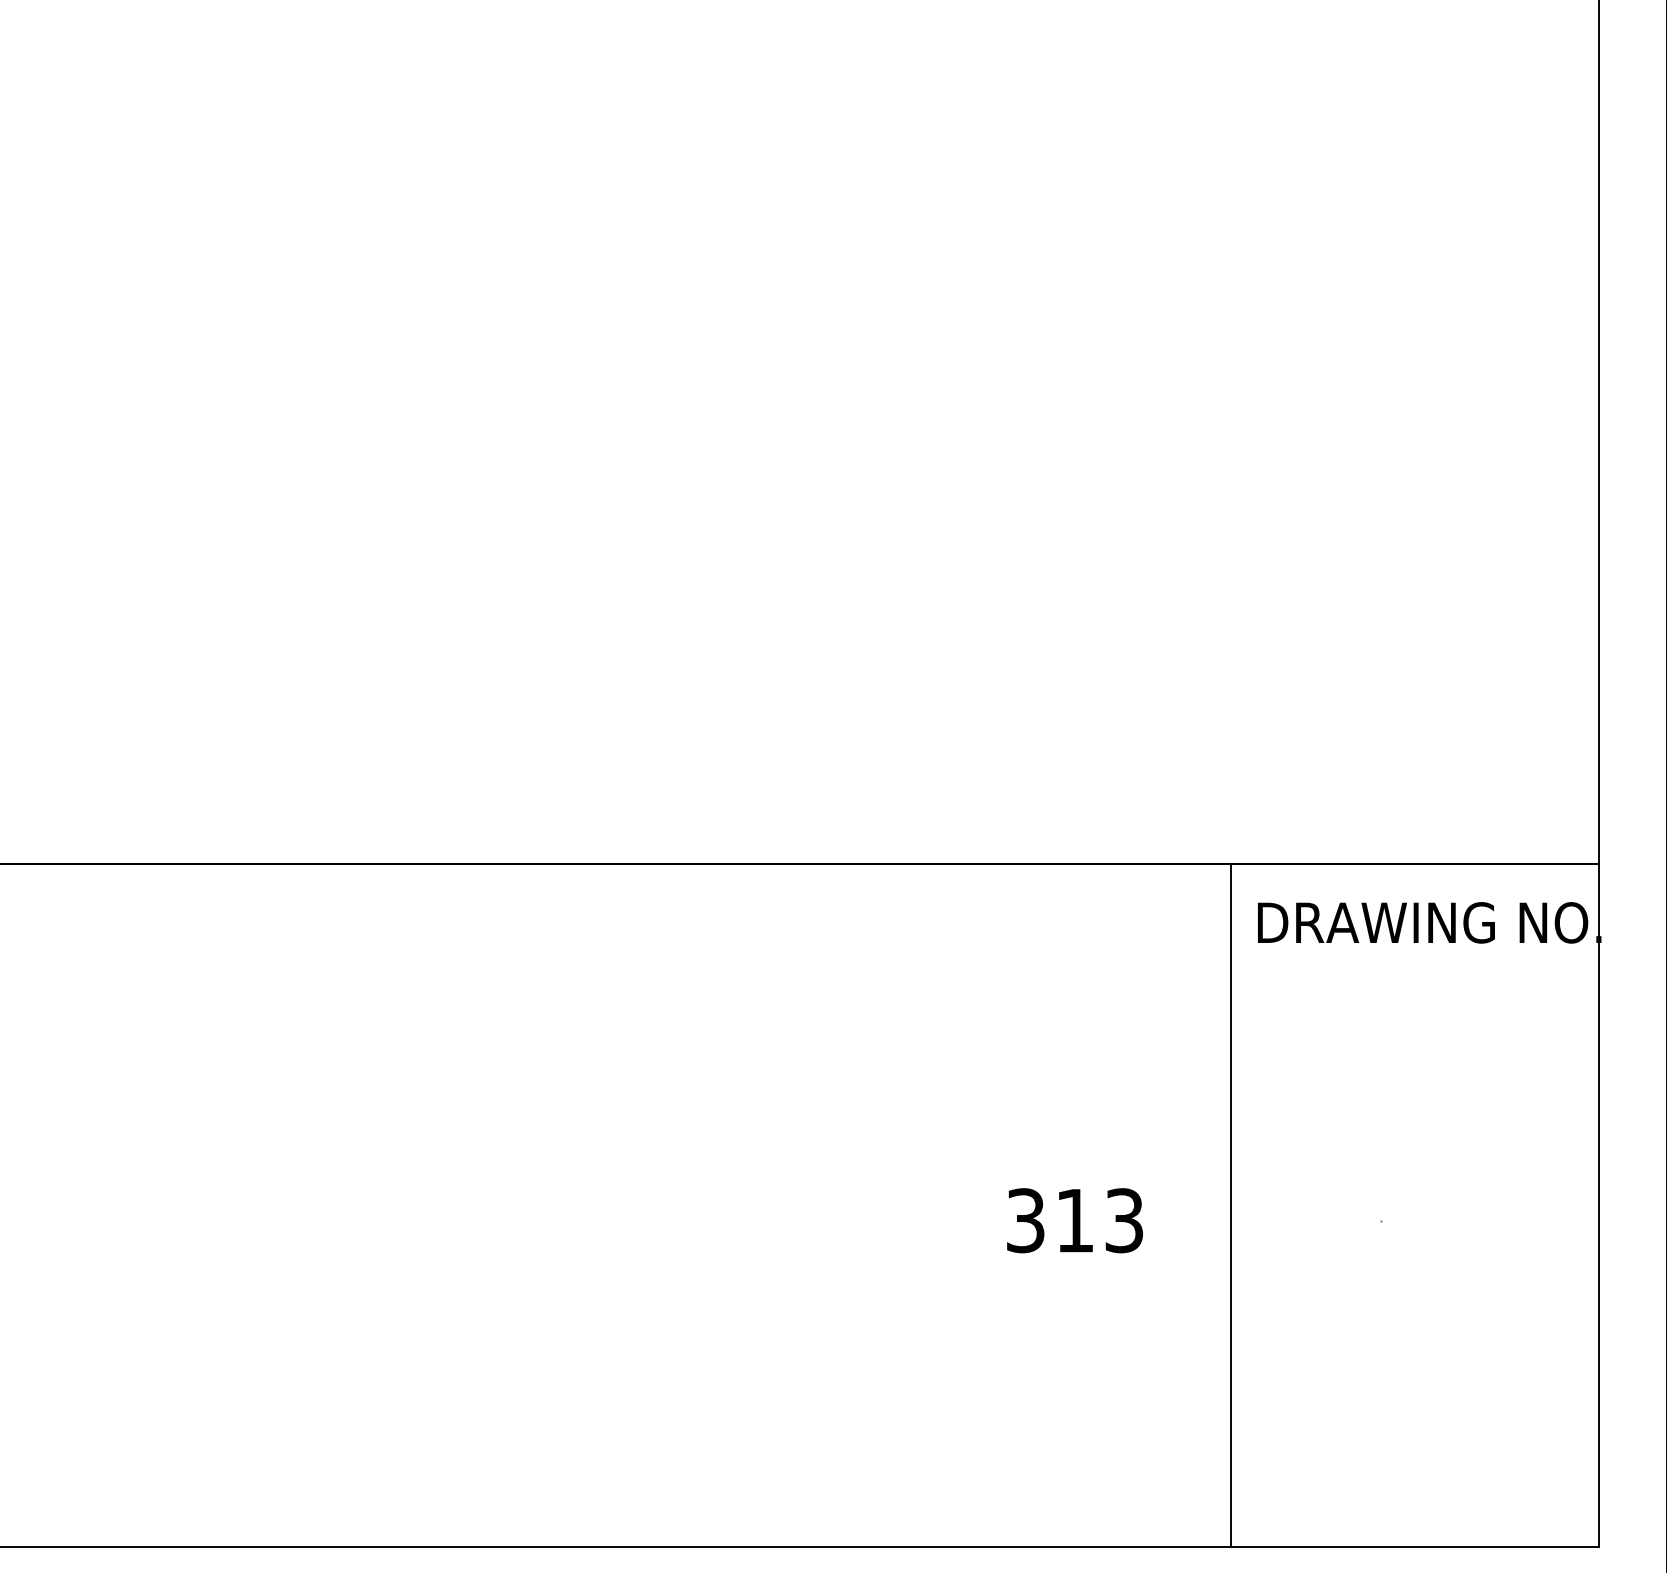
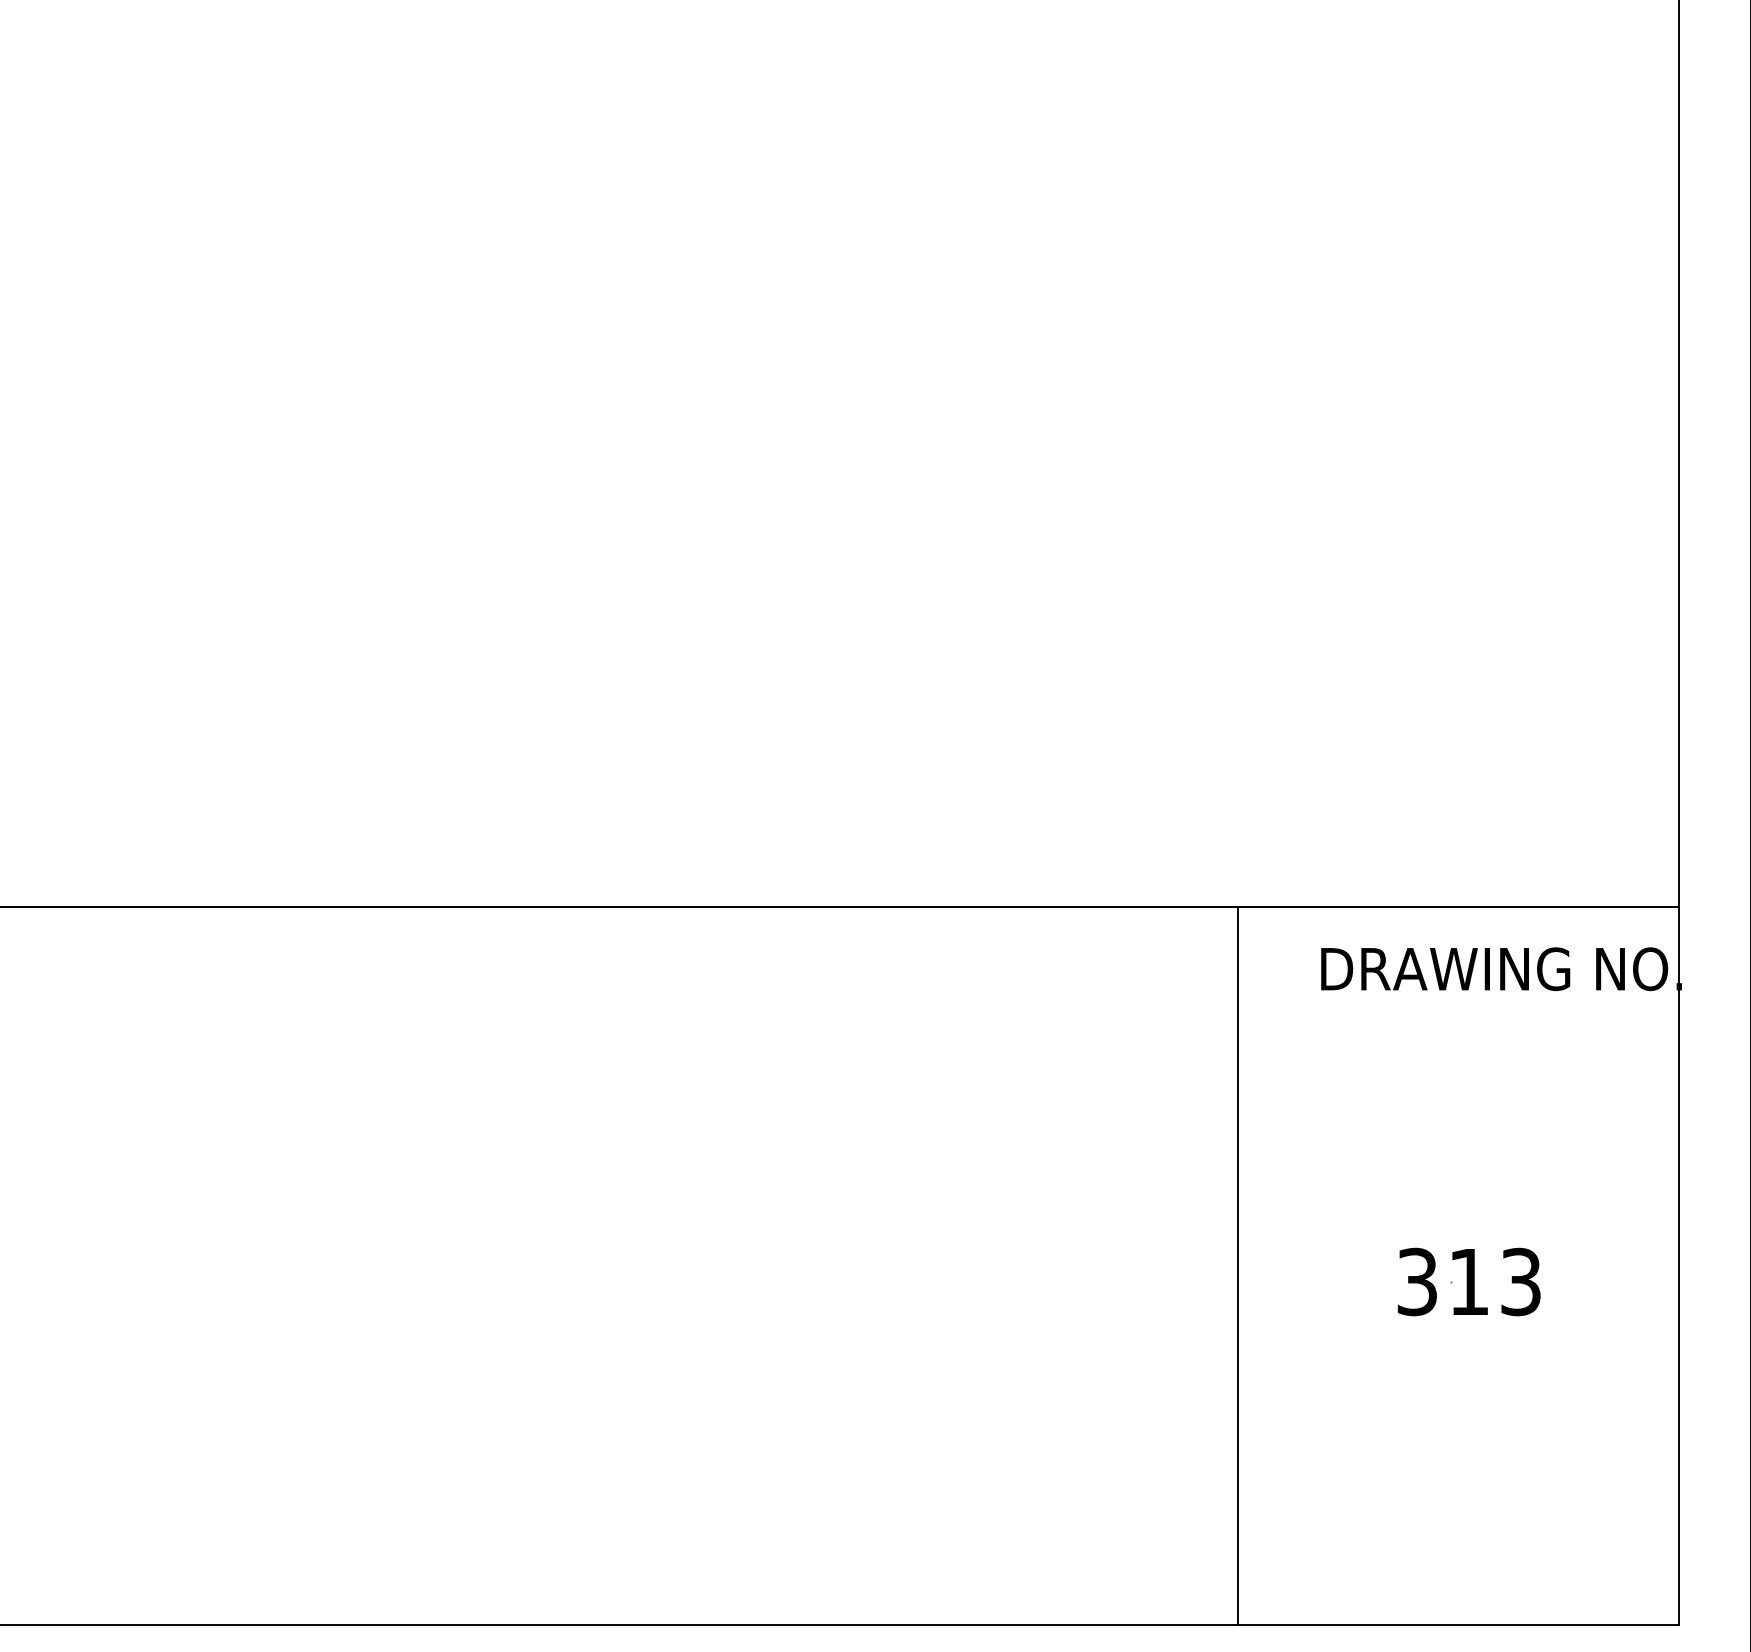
line: (1230, 1204) -> (1237, 1265), moved
text: (1074, 1220) -> (1468, 1281), moved

